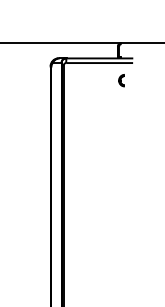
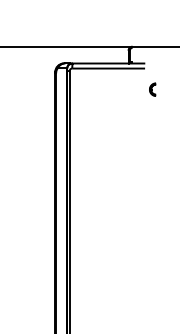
part: (121, 80) -> (152, 89), moved

